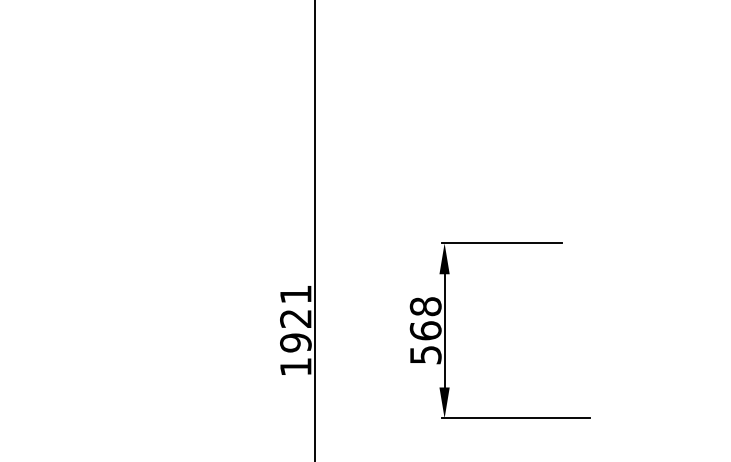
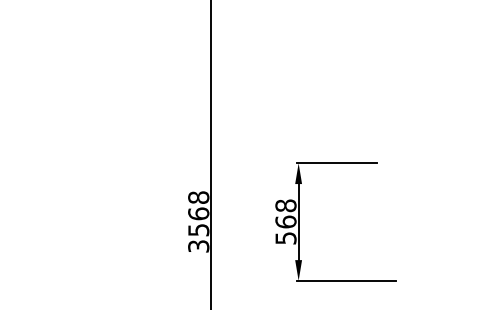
text: (295, 330) -> (198, 221), 1921 -> 3568

